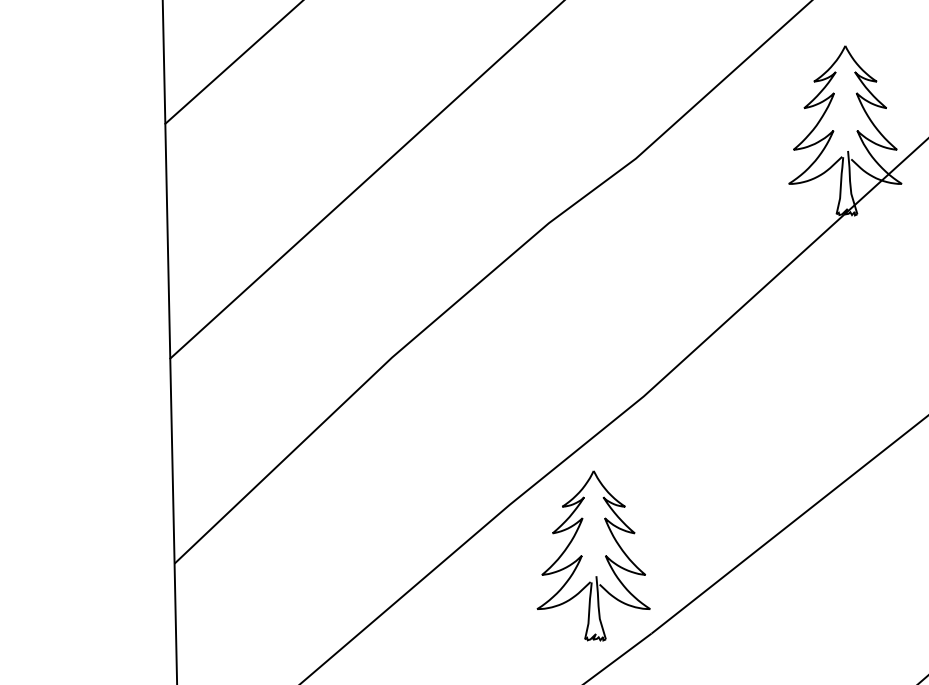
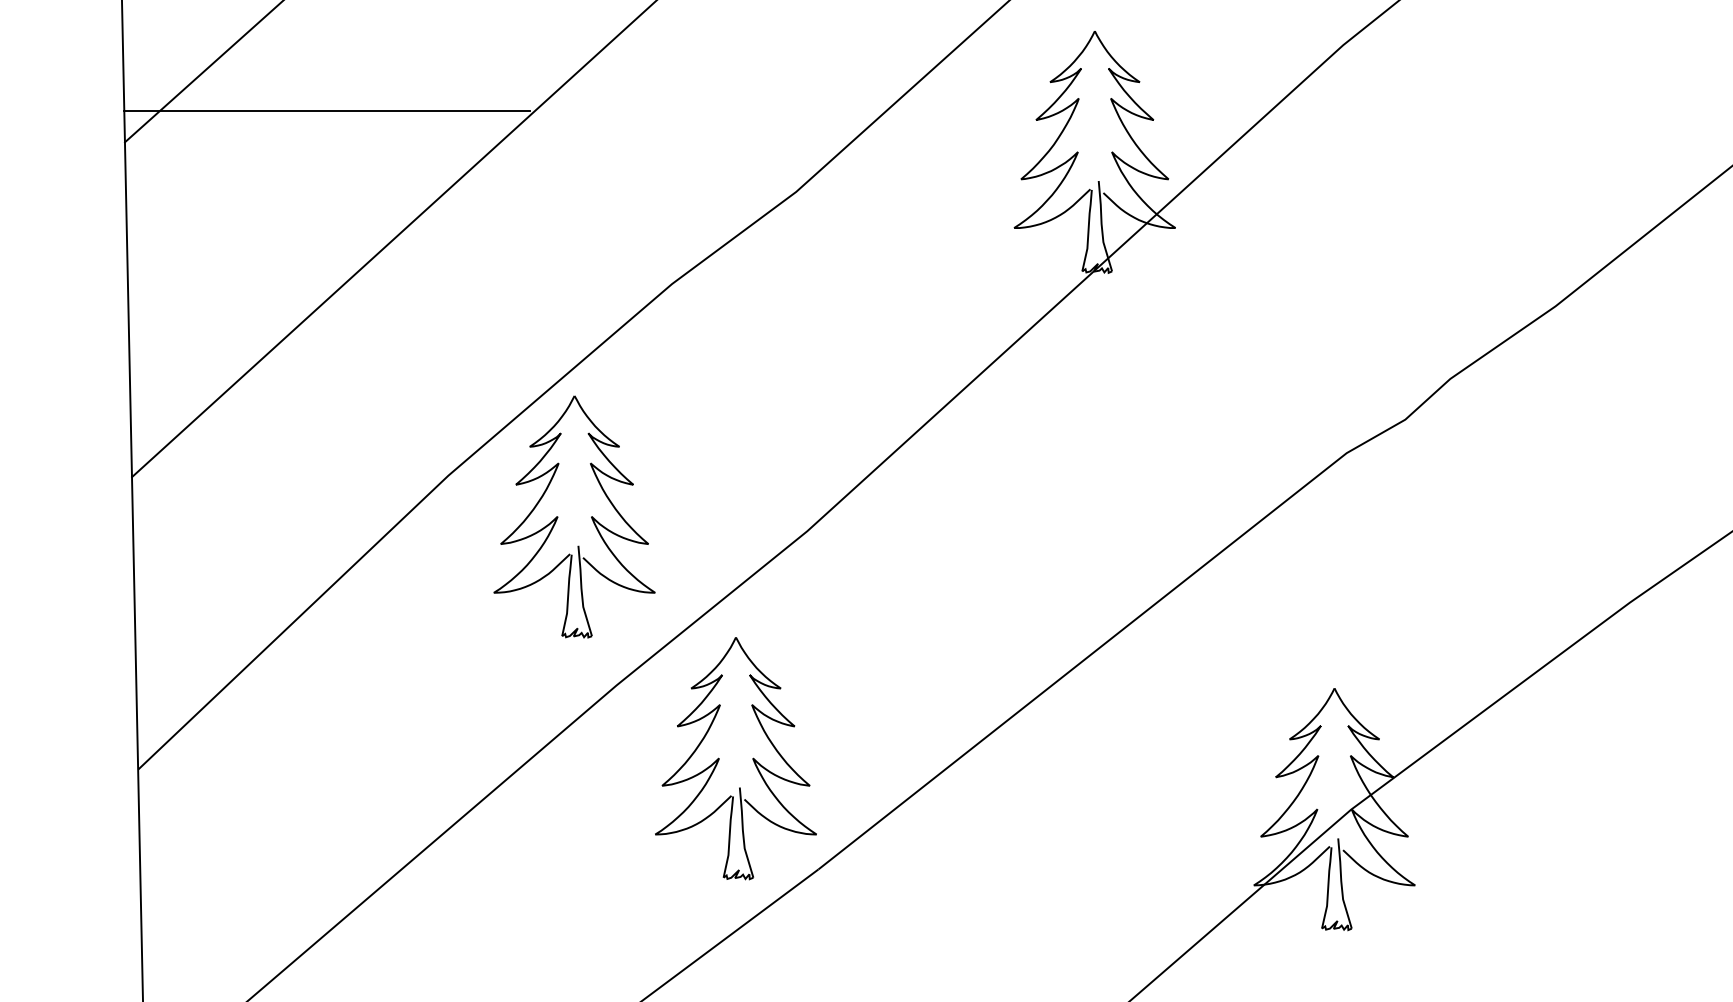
line: (306, 102) -> (326, 111), added
part: (469, 386) -> (558, 516), added

